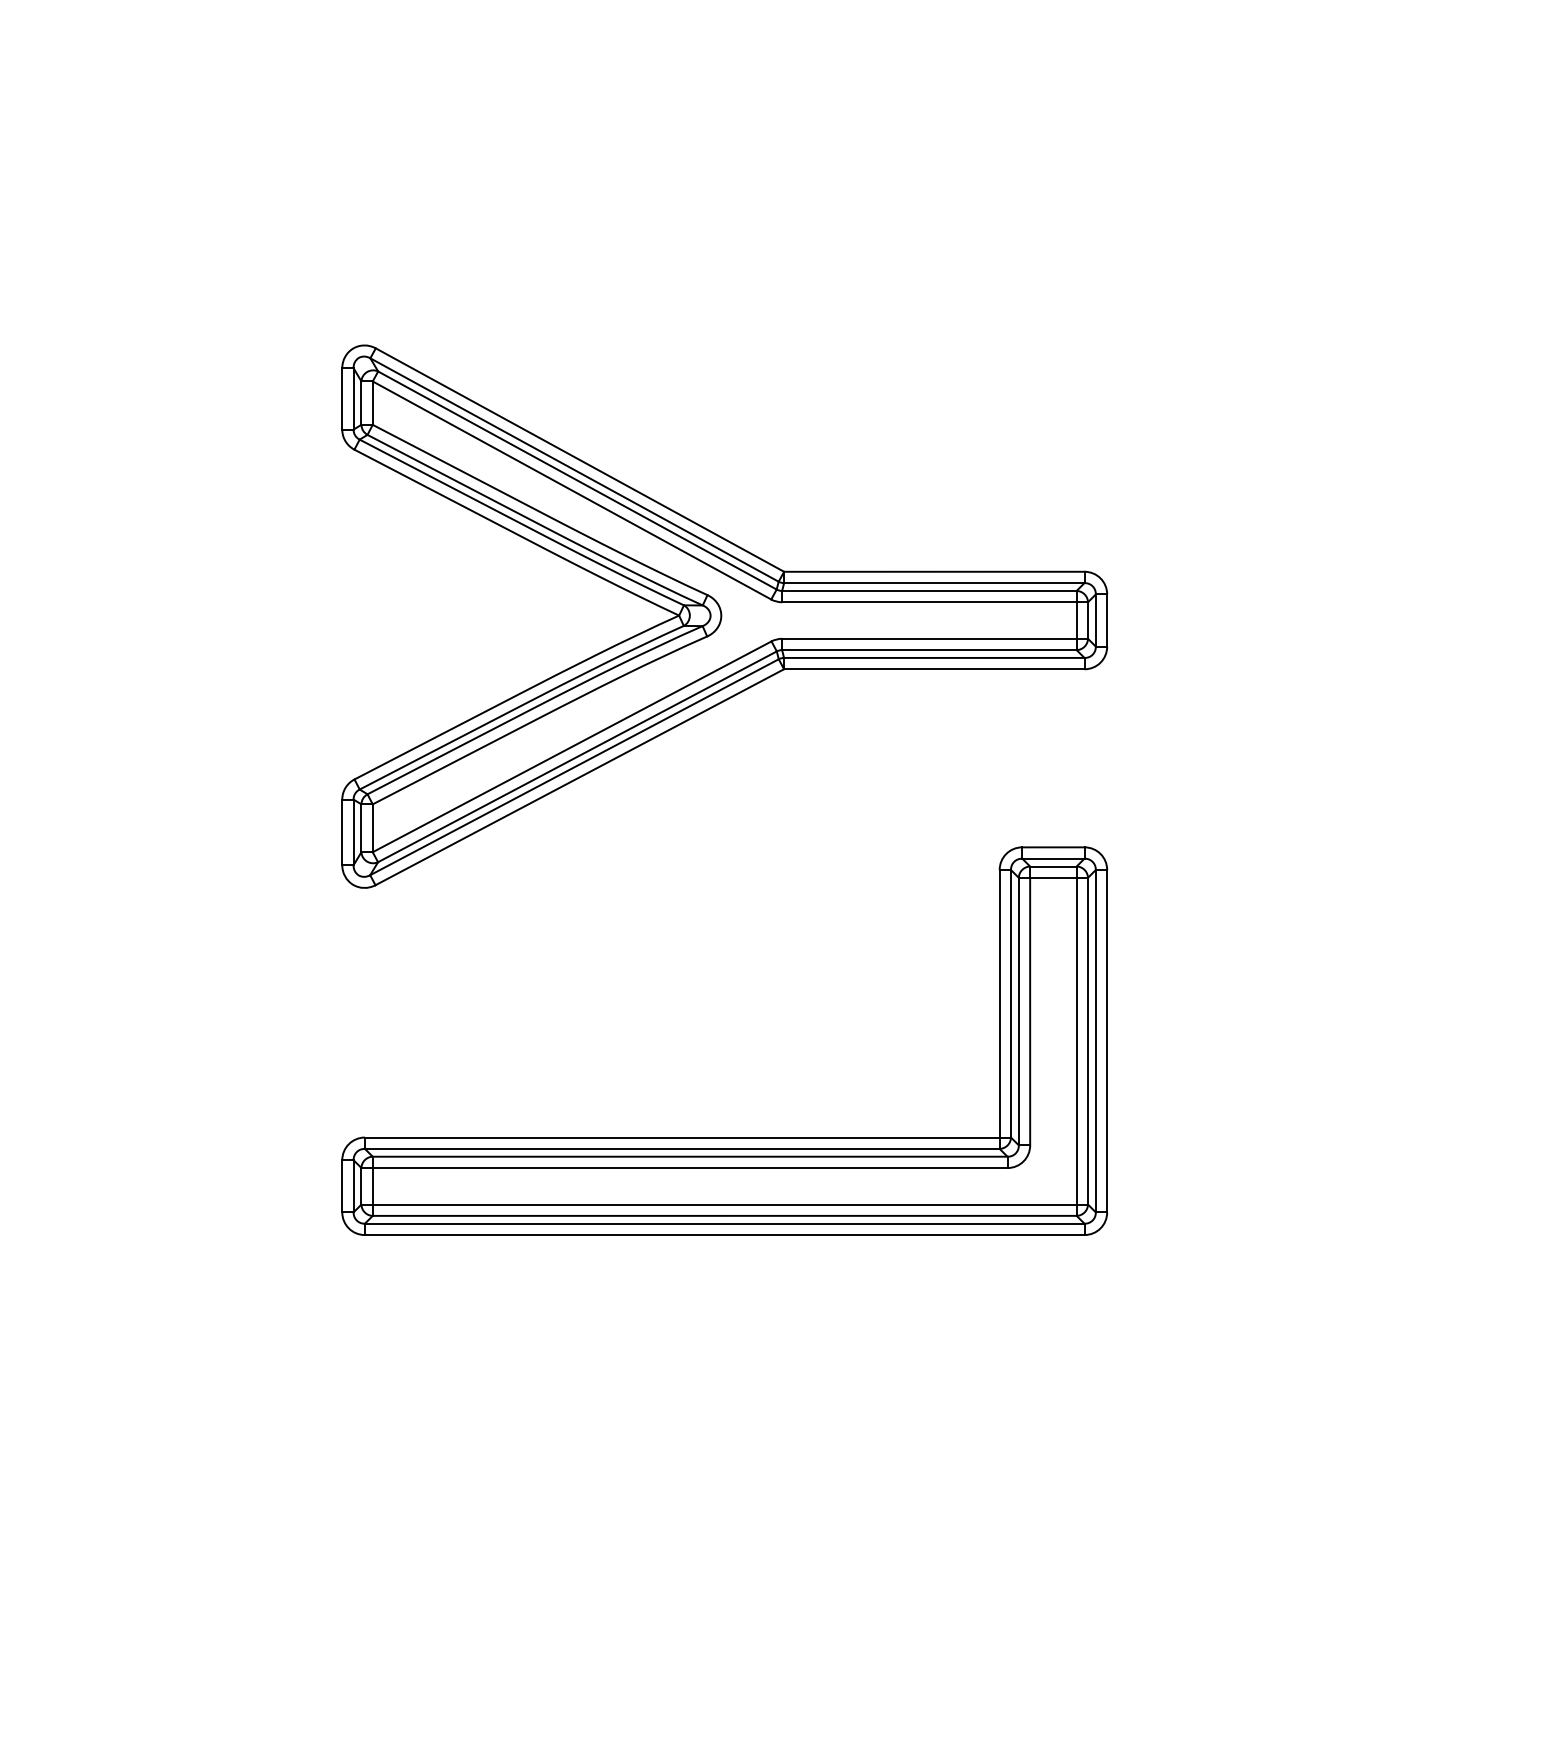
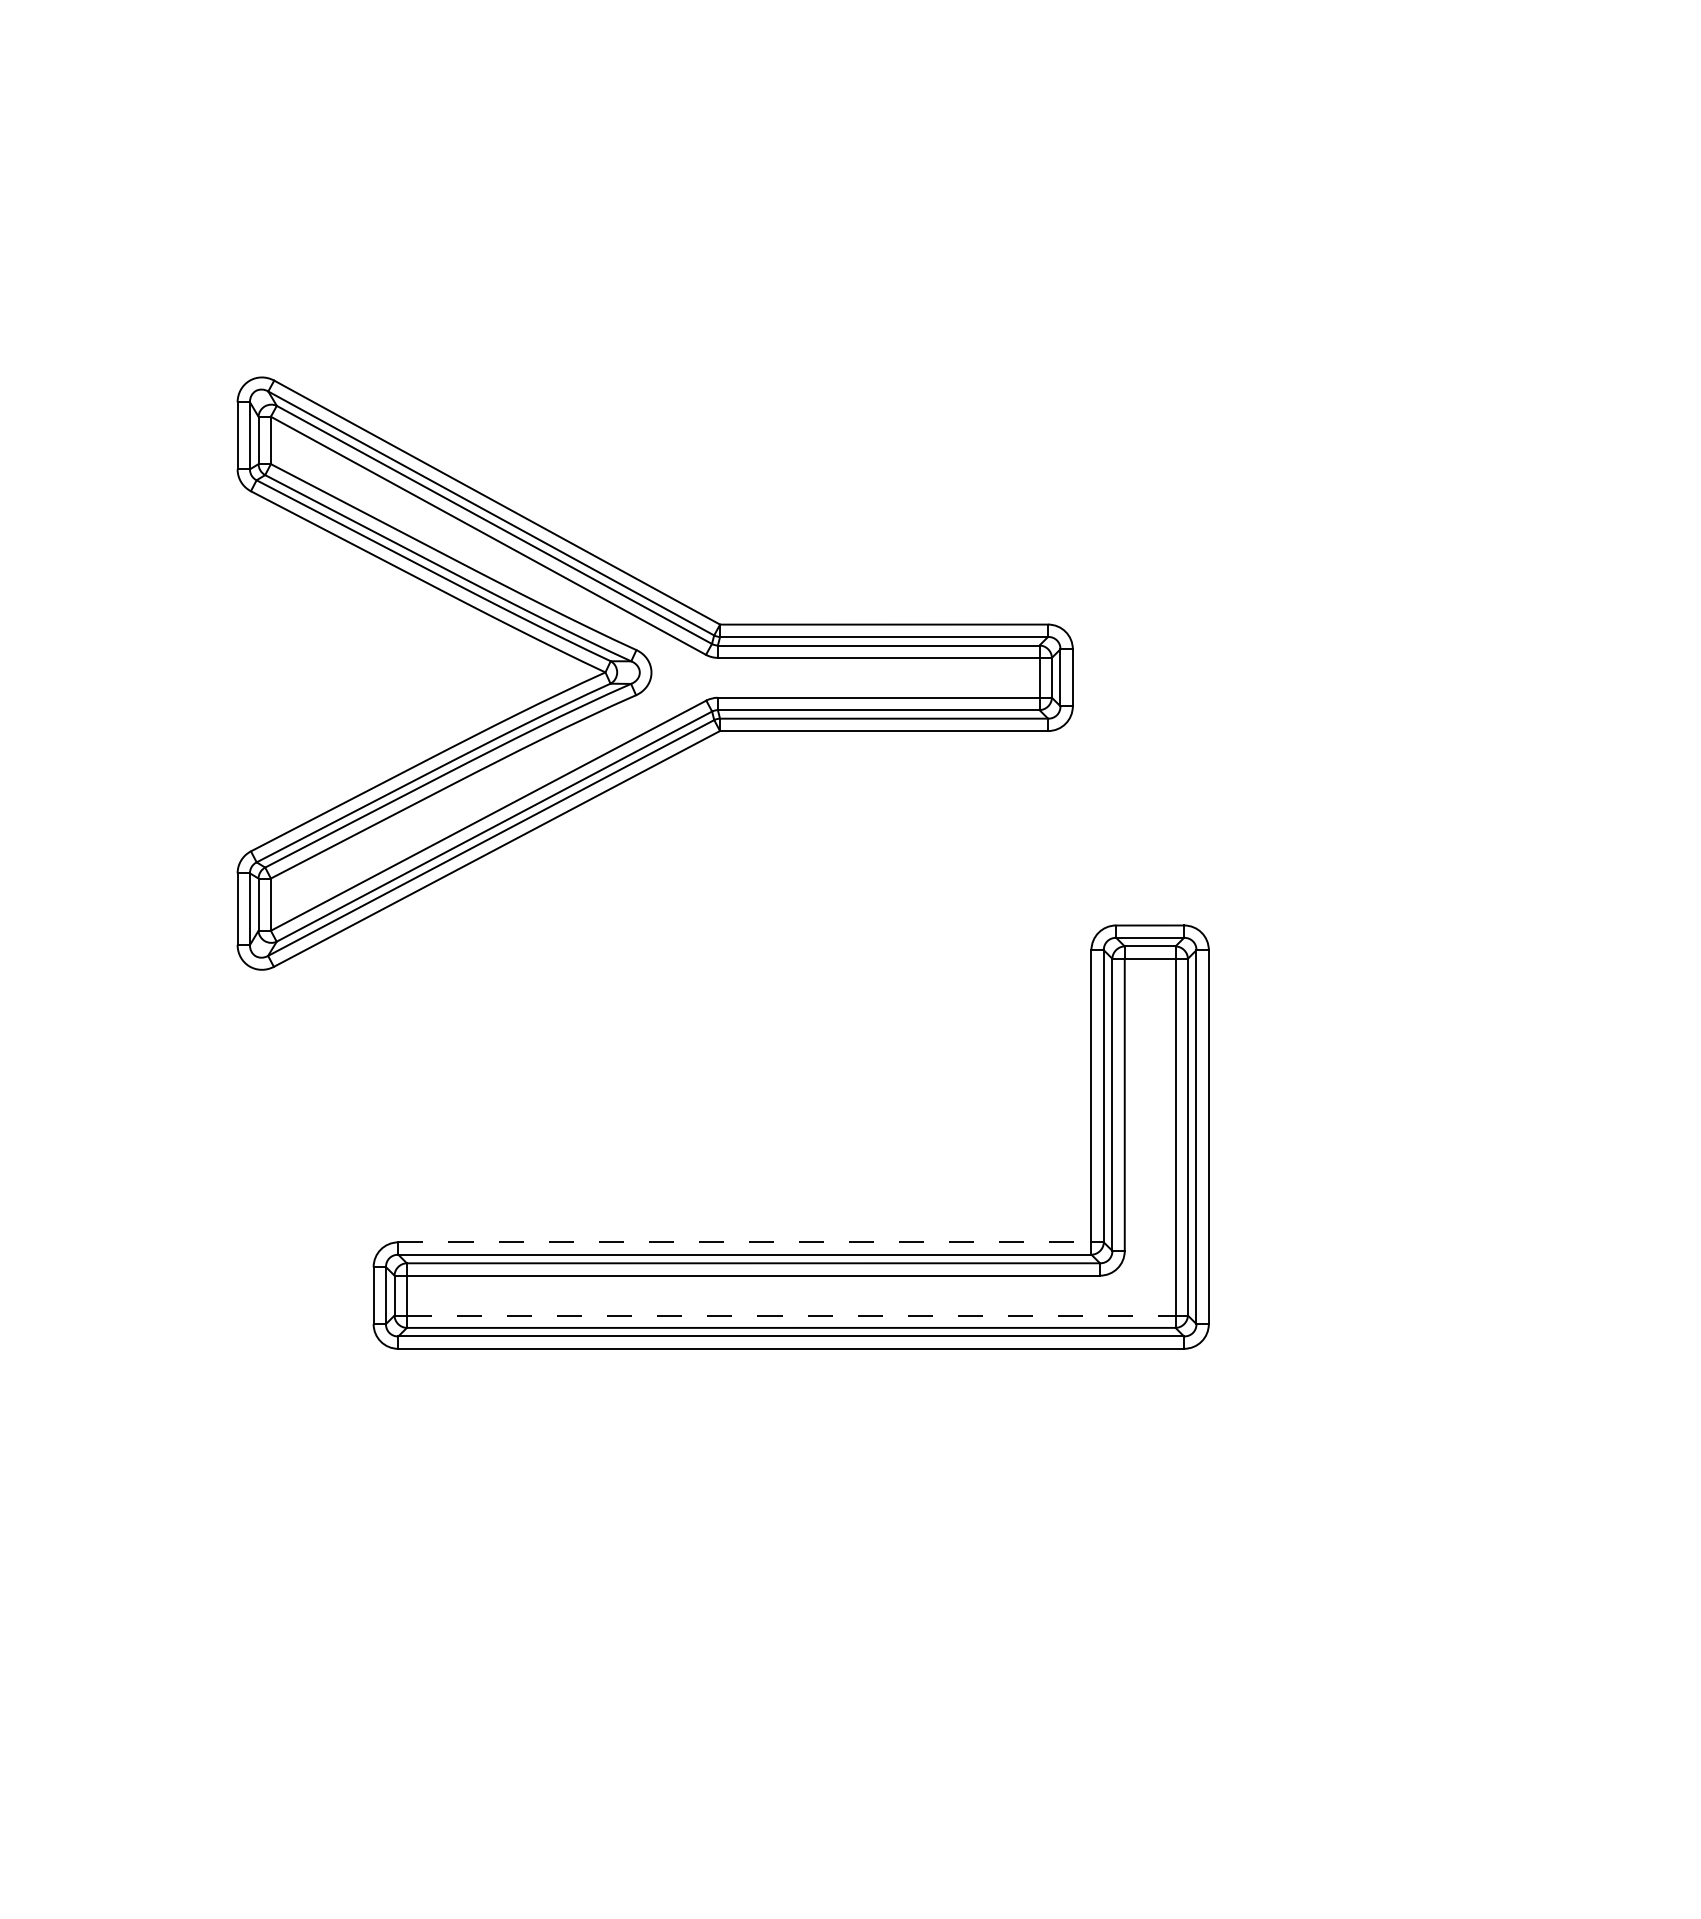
part: (724, 616) -> (654, 673), moved
line: (681, 1137) -> (744, 1242), solid -> dashed
line: (724, 1204) -> (791, 1315), solid -> dashed

